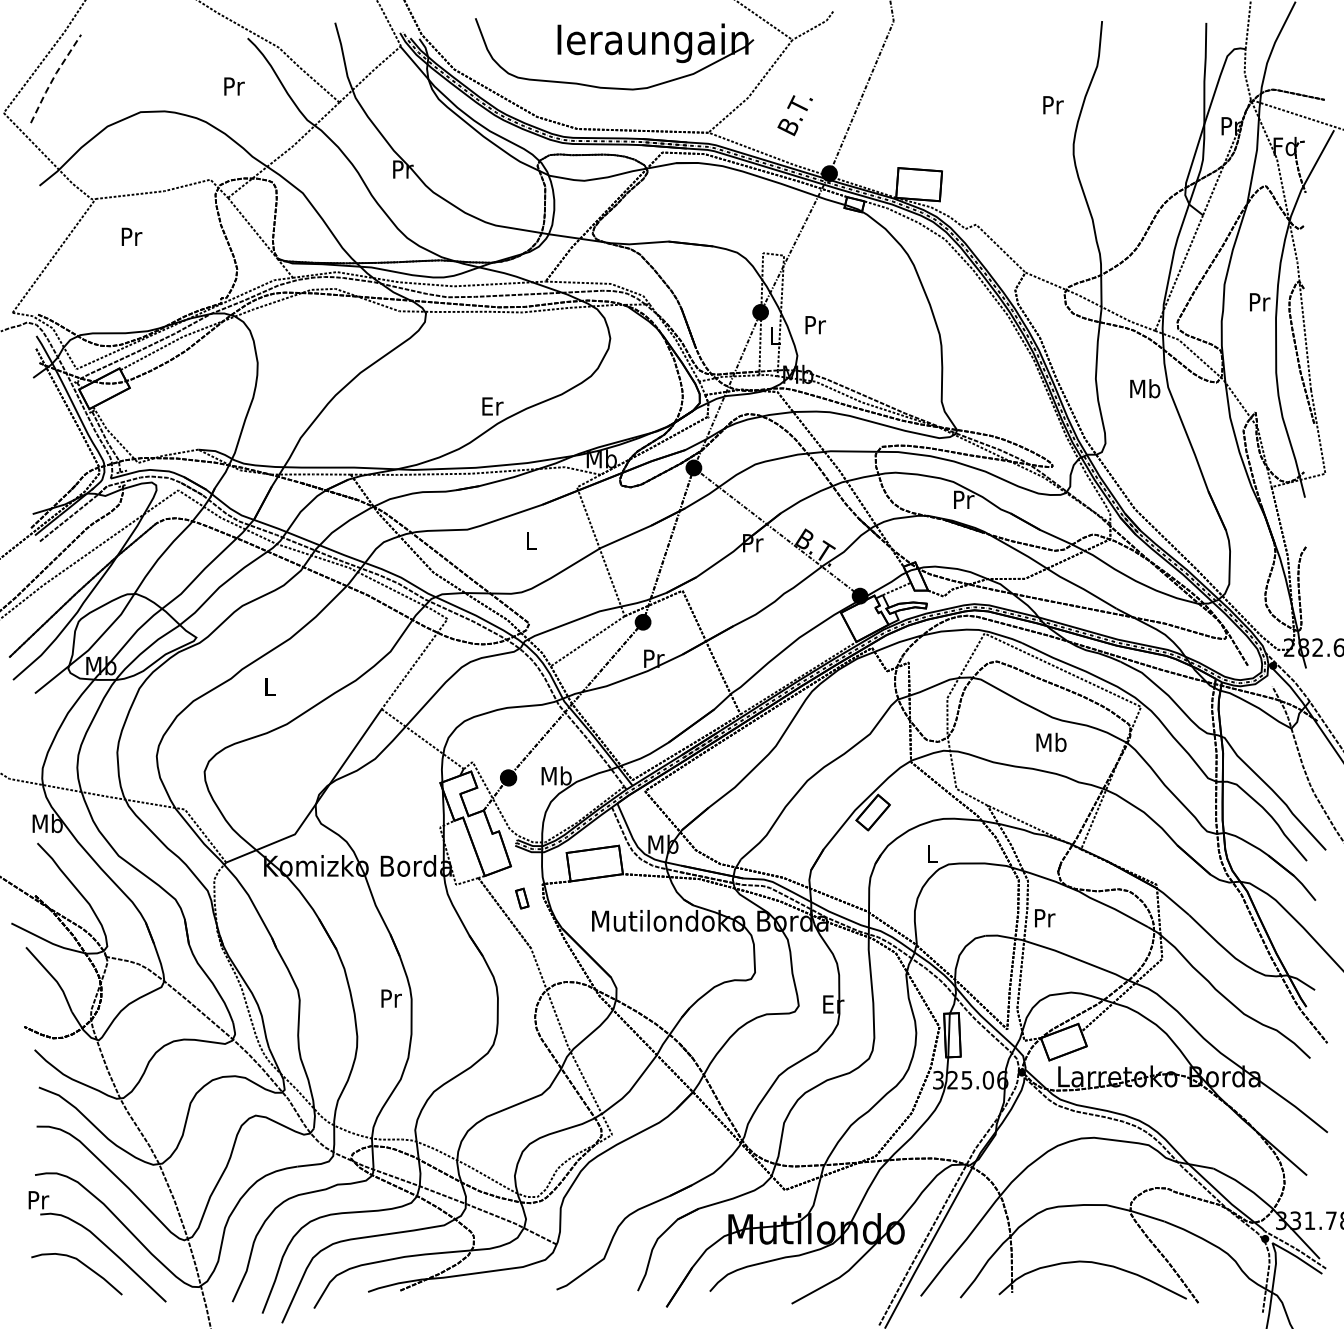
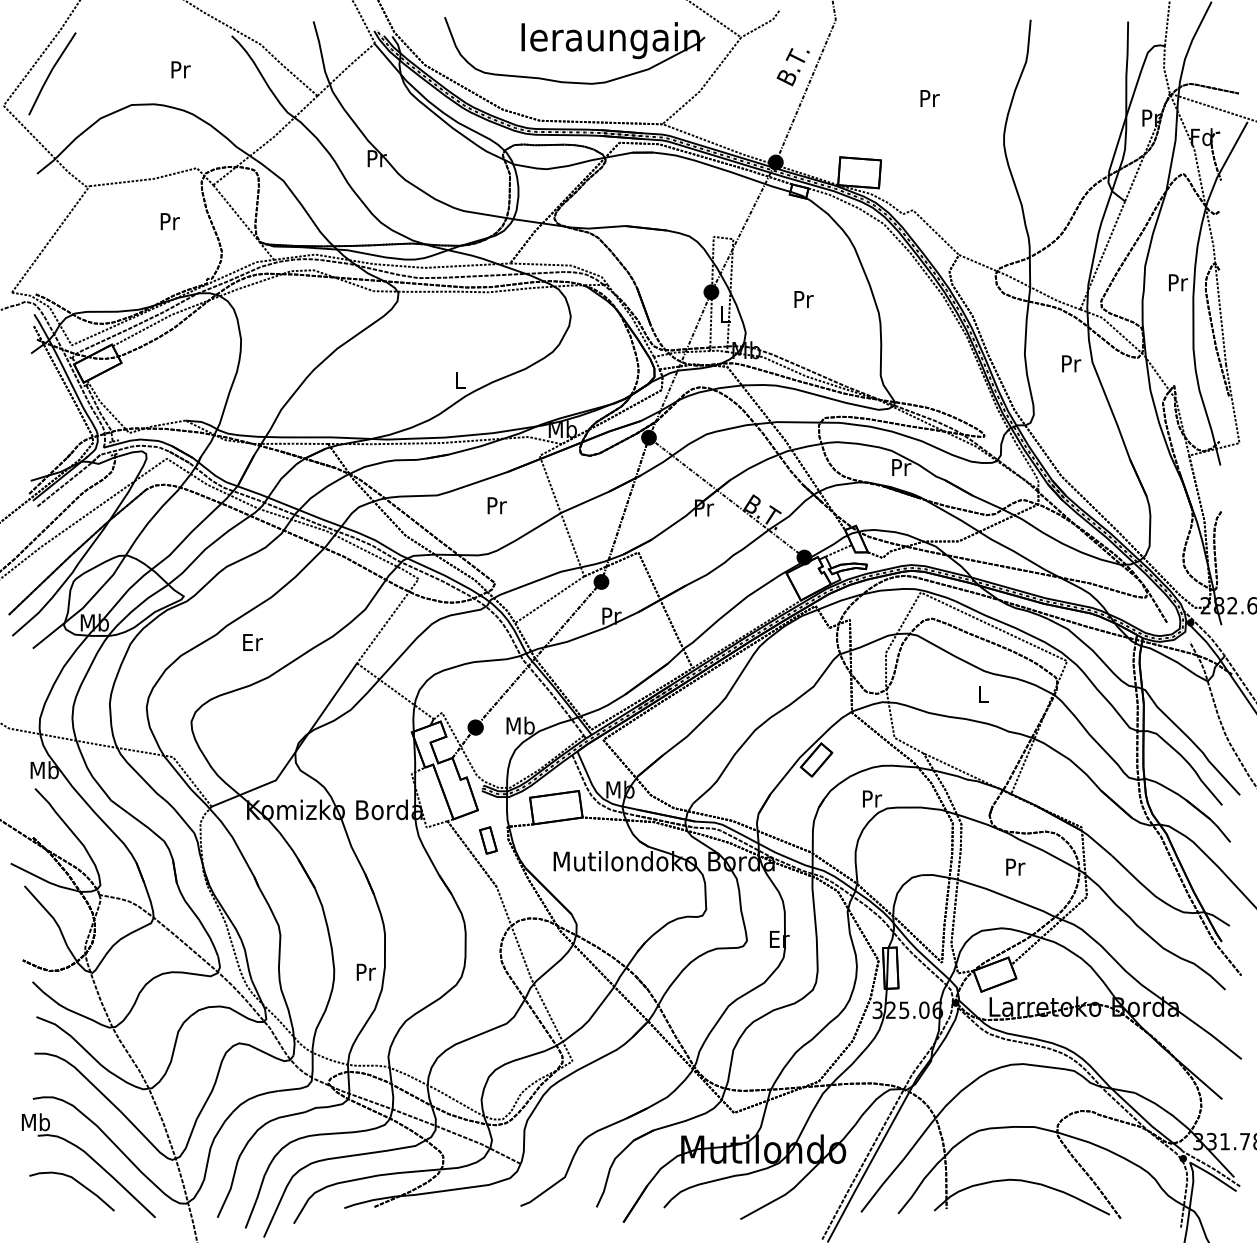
line: (53, 77) -> (50, 72), dashed -> solid
text: (234, 86) -> (181, 69), moved
text: (1053, 105) -> (930, 98), moved
text: (794, 115) -> (792, 66), moved
text: (131, 236) -> (169, 221), moved
text: (815, 325) -> (803, 299), moved
text: (1145, 388) -> (1071, 363), Mb -> Pr
text: (492, 406) -> (460, 380), Er -> L
text: (531, 540) -> (497, 505), L -> Pr
text: (270, 687) -> (253, 643), L -> Er
text: (1051, 741) -> (983, 693), Mb -> L
text: (932, 854) -> (872, 799), L -> Pr
part: (522, 898) -> (488, 840), size x1.43
text: (1045, 918) -> (1016, 867), moved
text: (391, 998) -> (366, 972), moved
text: (38, 1199) -> (36, 1121), Pr -> Mb

